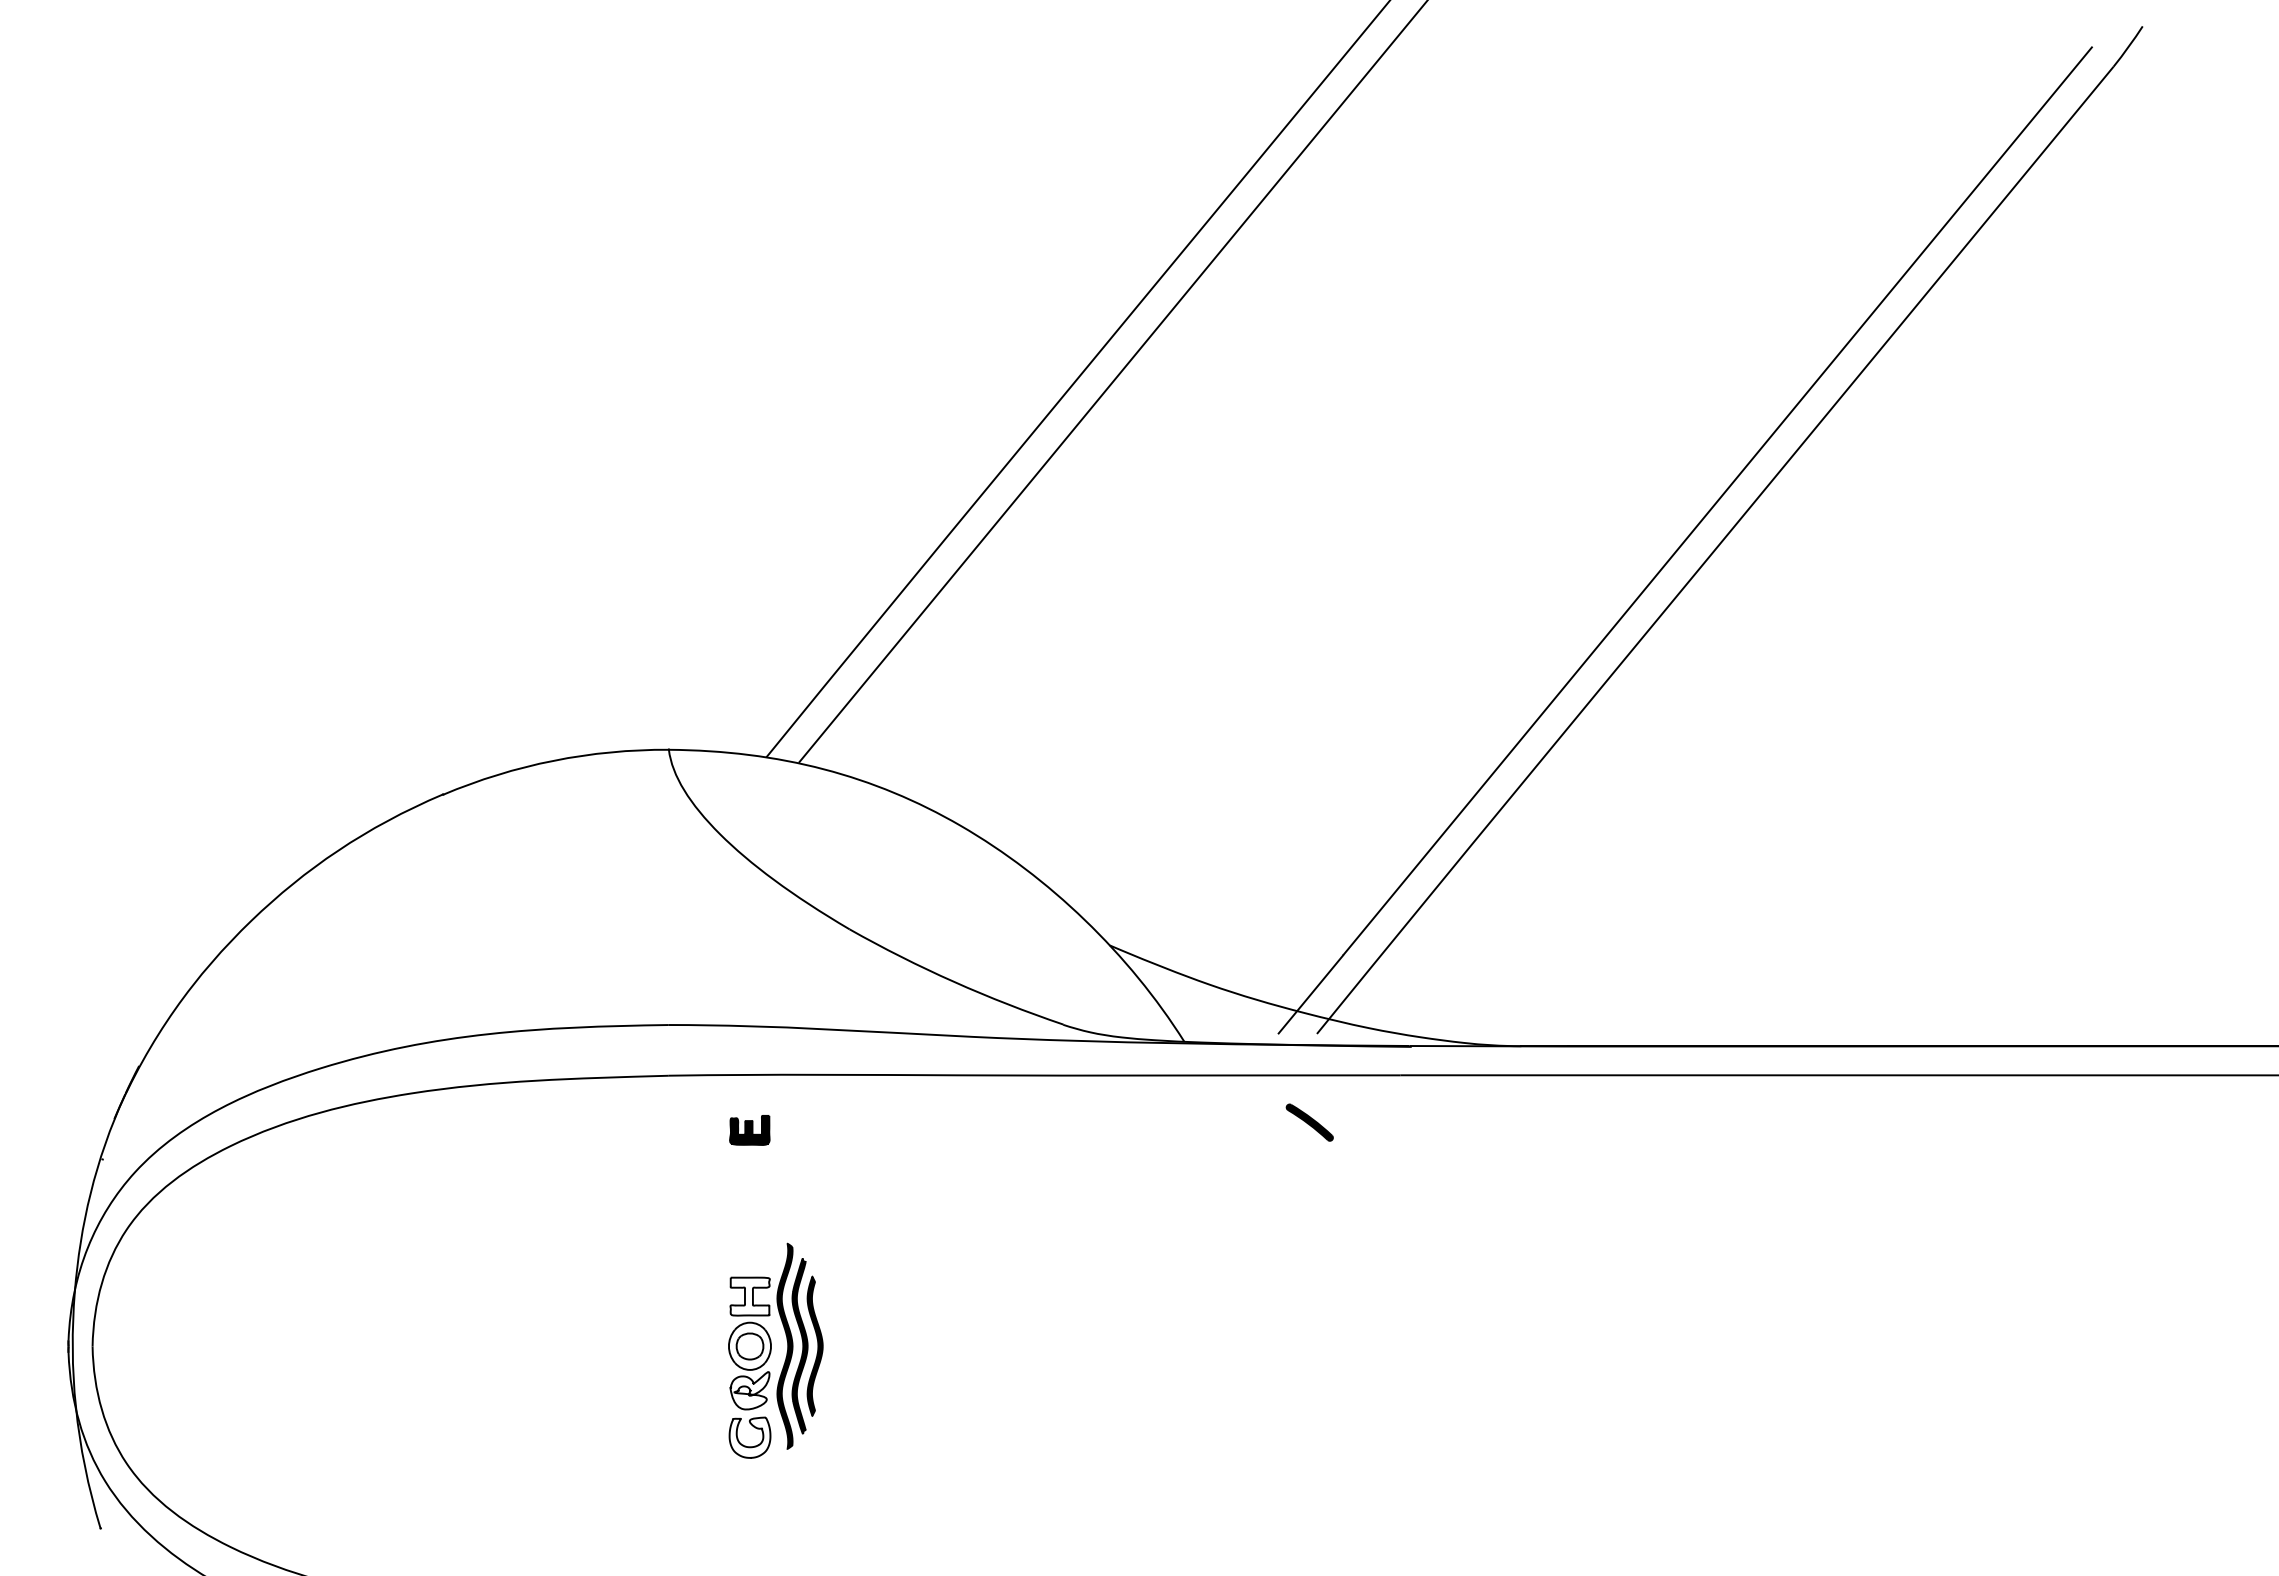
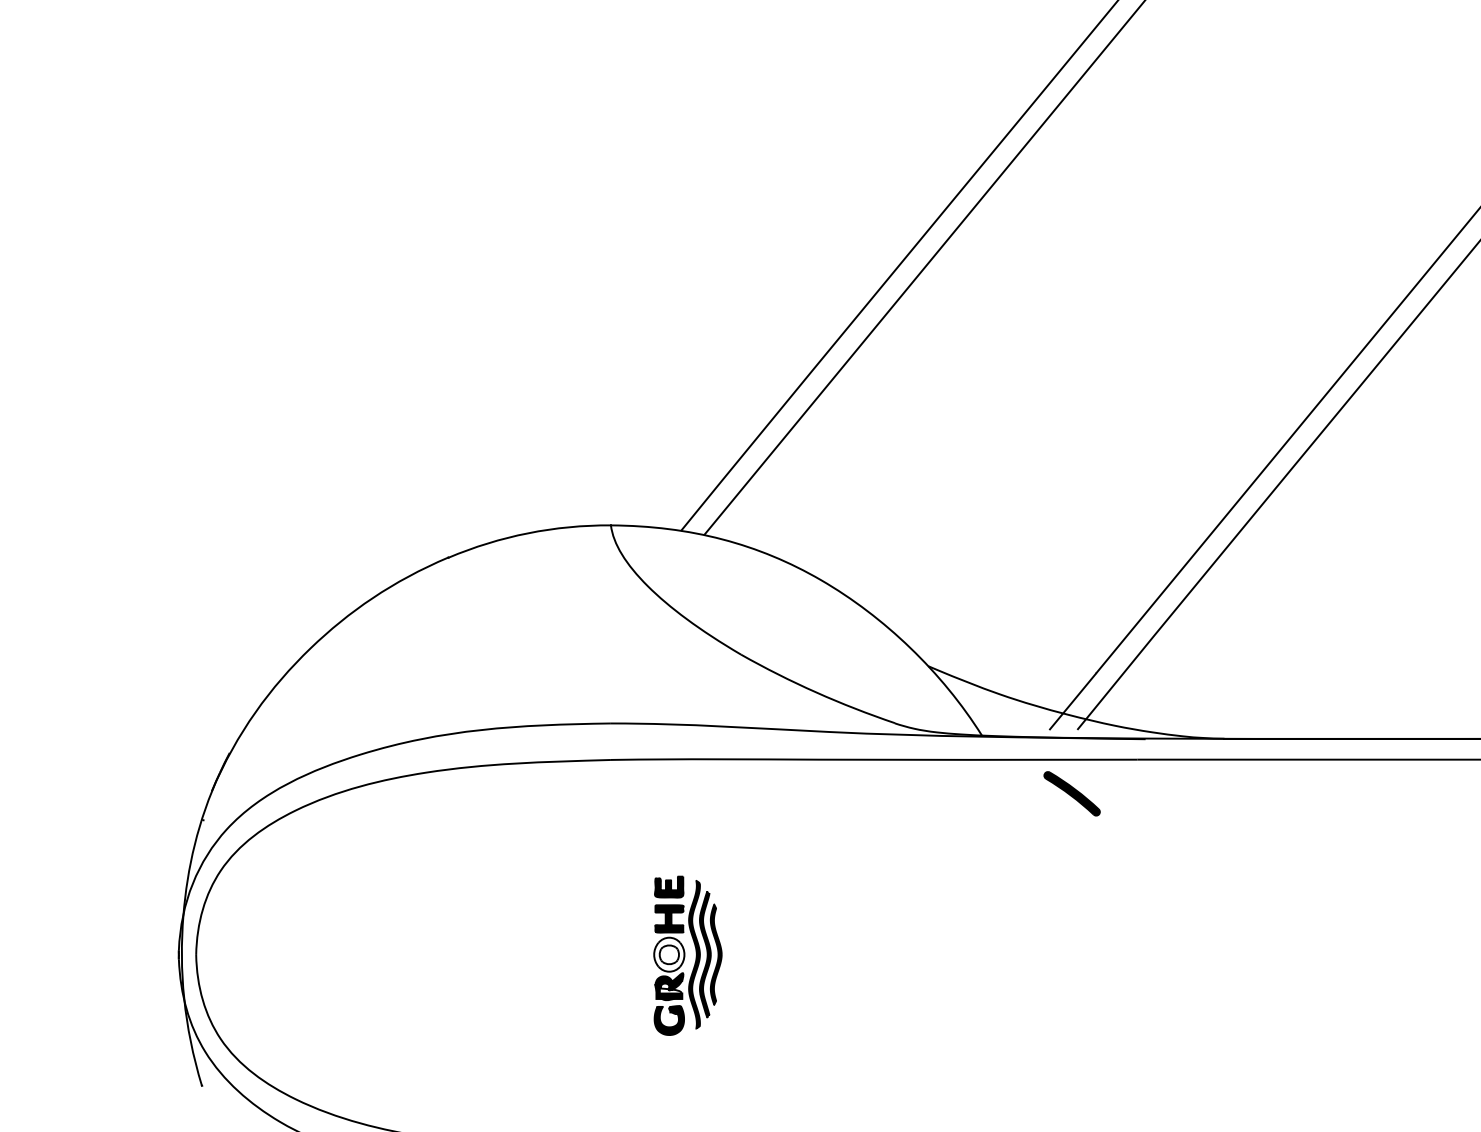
part: (1309, 1122) -> (1072, 793), size x1.67
part: (749, 1130) -> (668, 887), moved
fill: (749, 1296) -> (668, 918), added
fill: (749, 1389) -> (668, 985), added
fill: (749, 1437) -> (668, 1020), added

